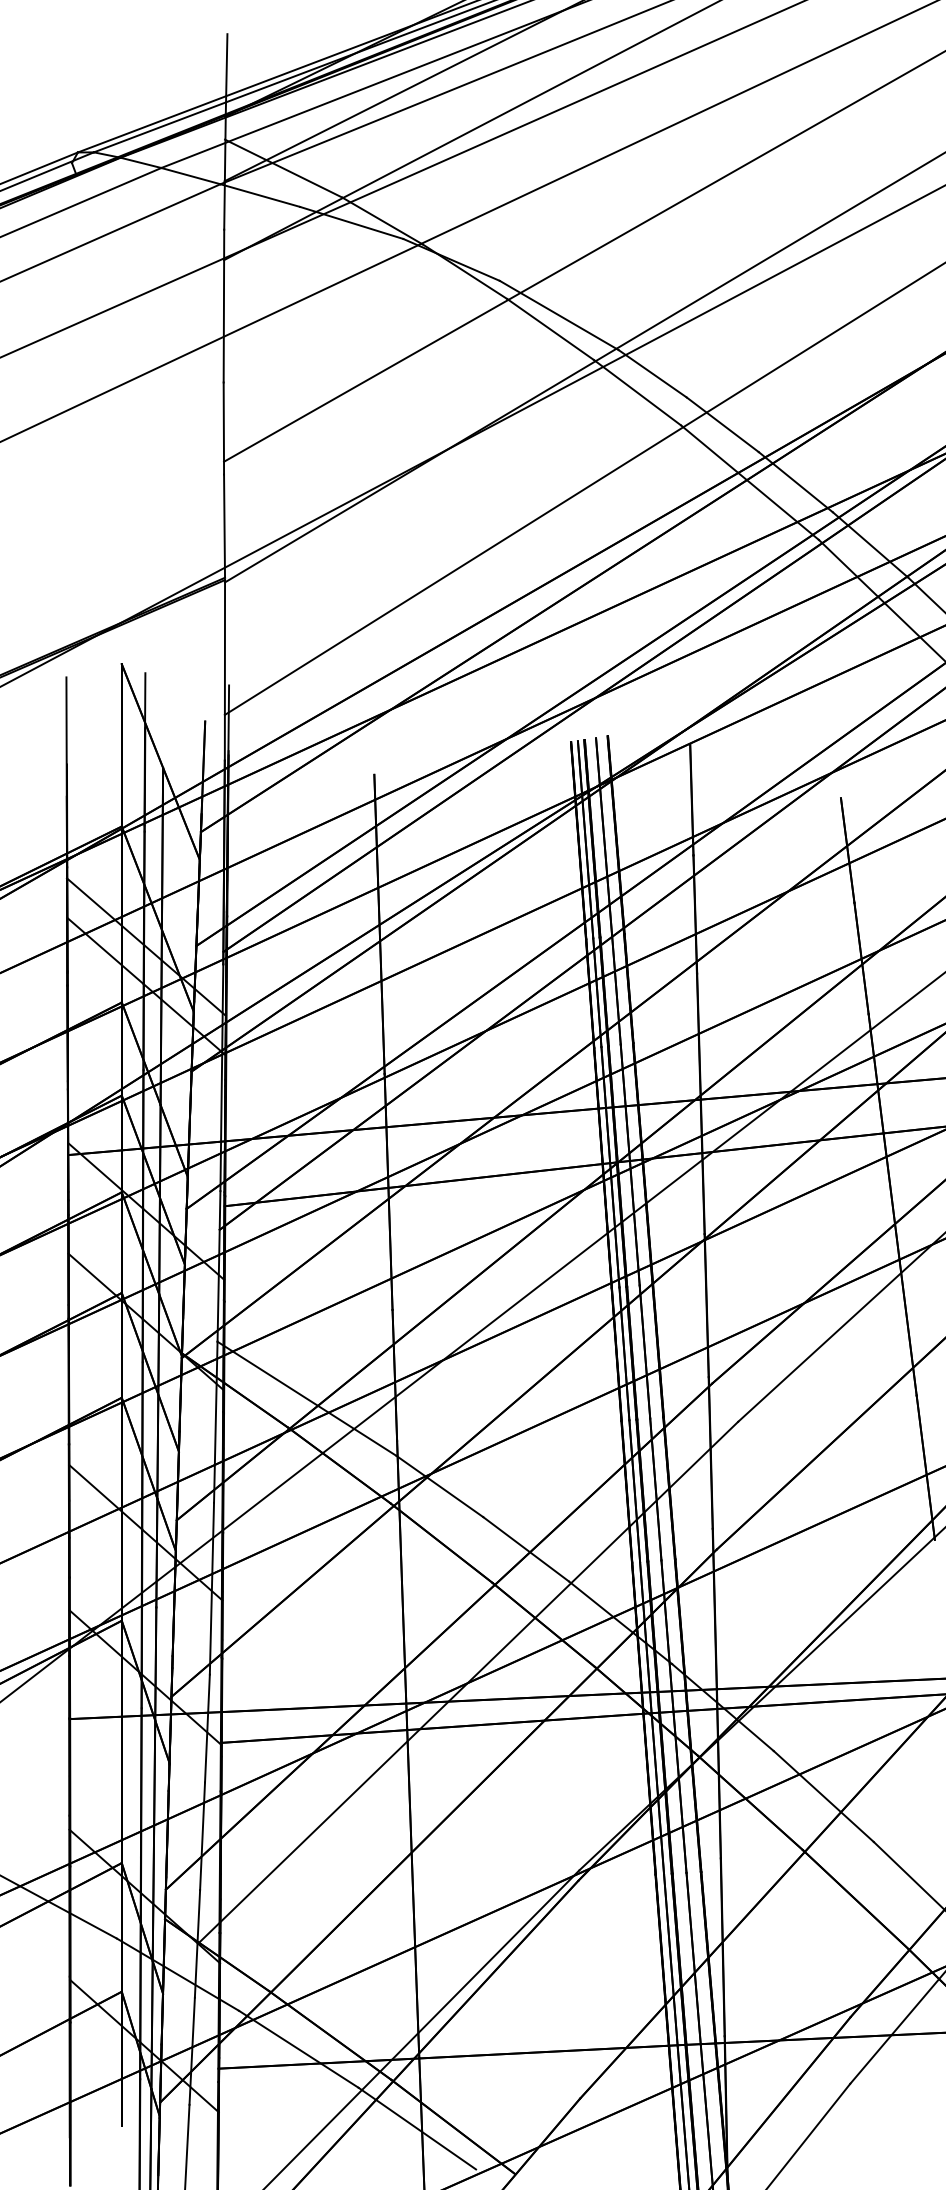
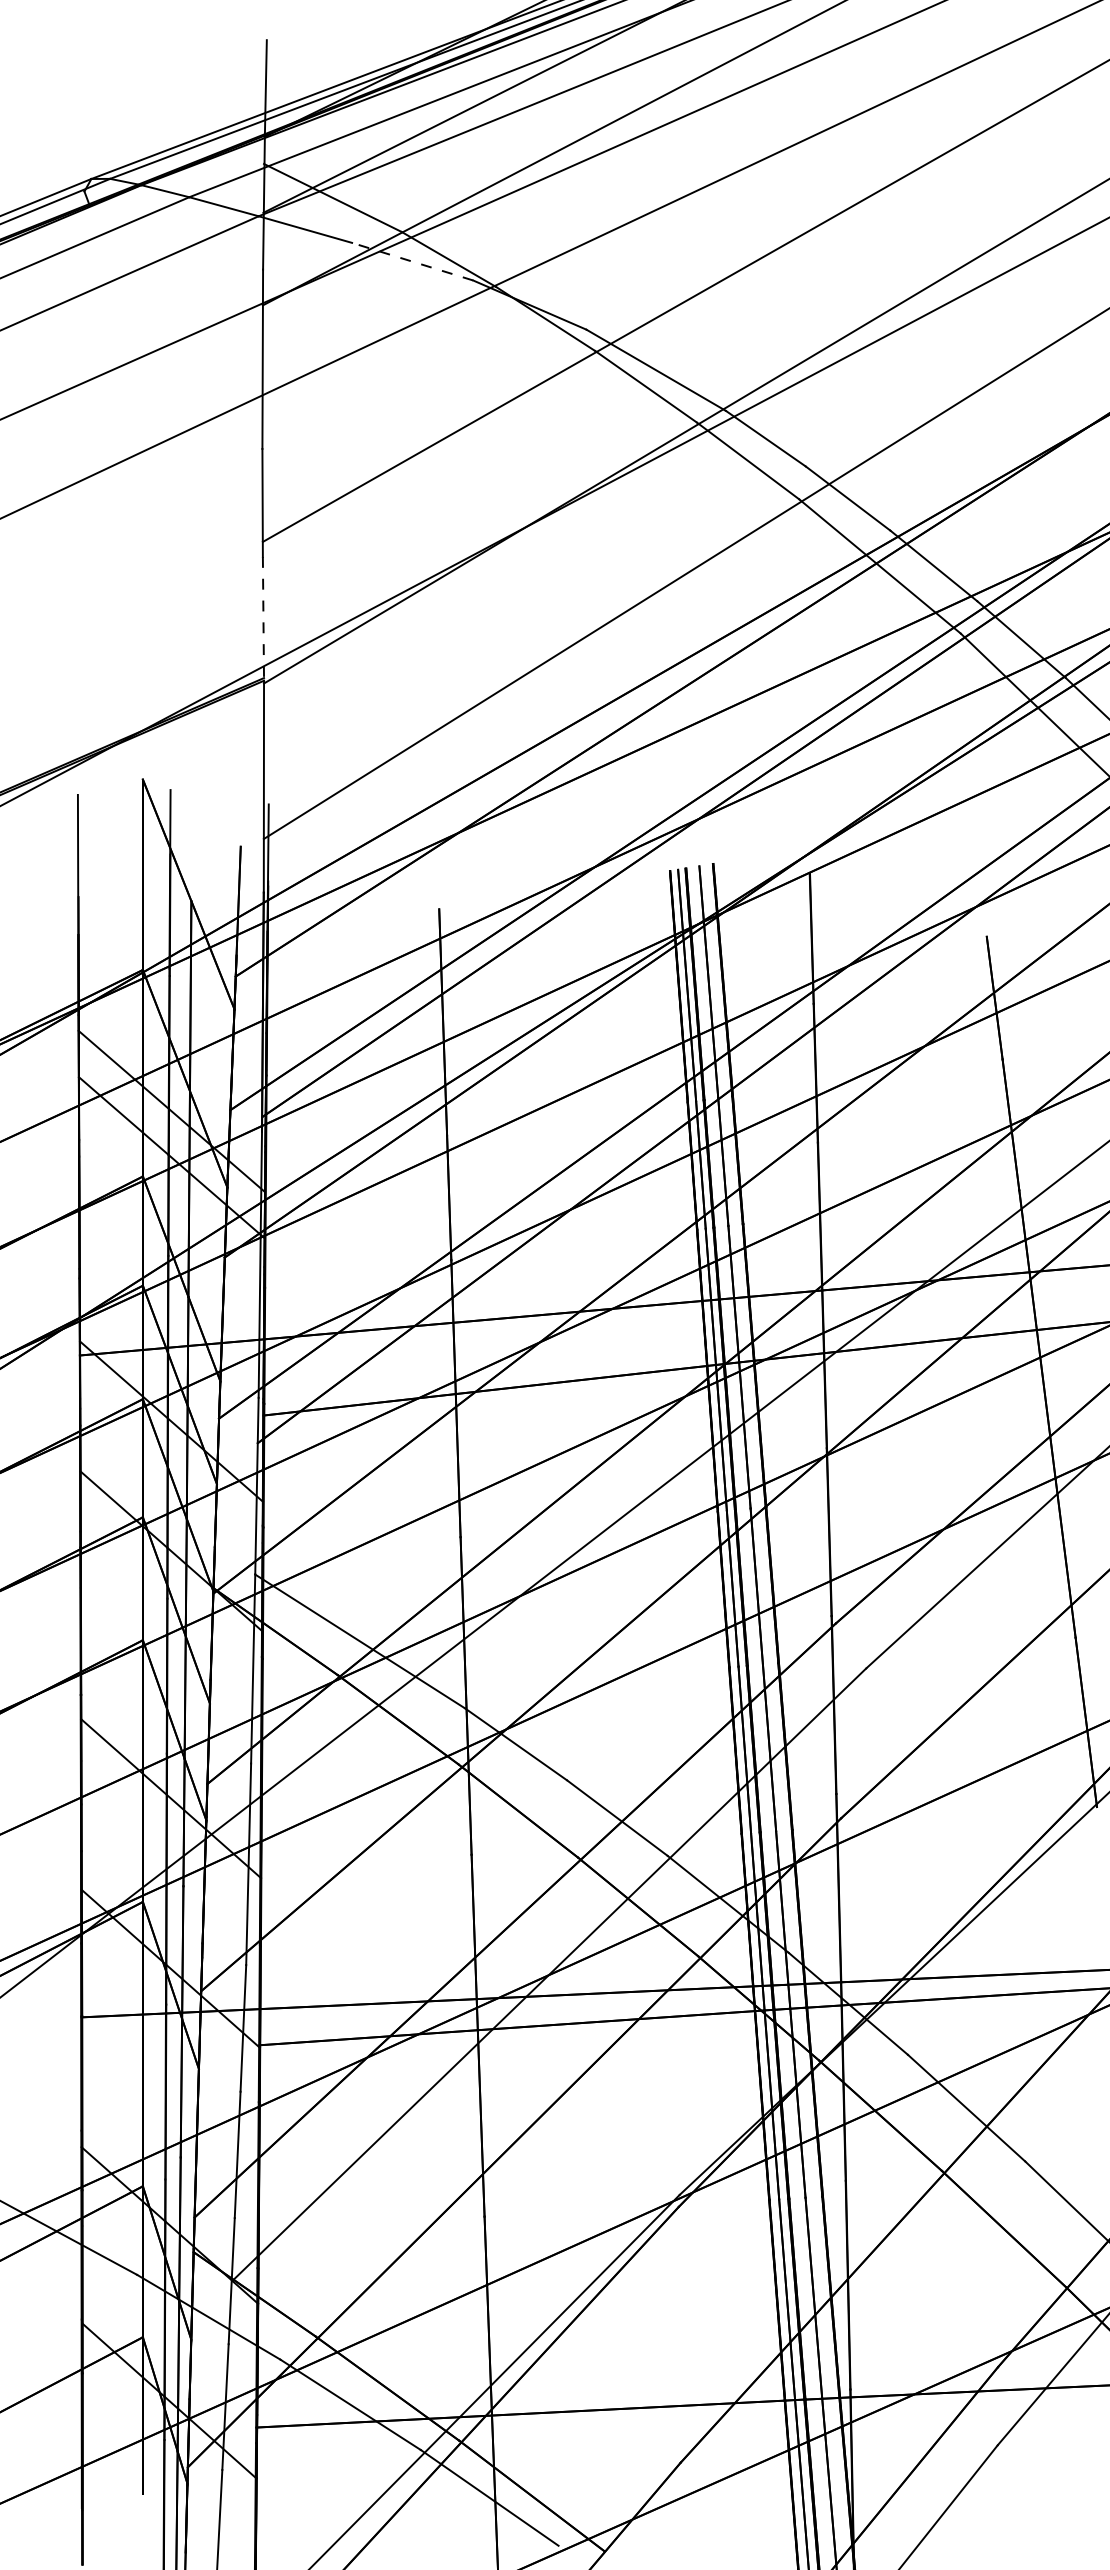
line: (351, 222) -> (412, 261), solid -> dashed
line: (224, 526) -> (263, 617), solid -> dashed

